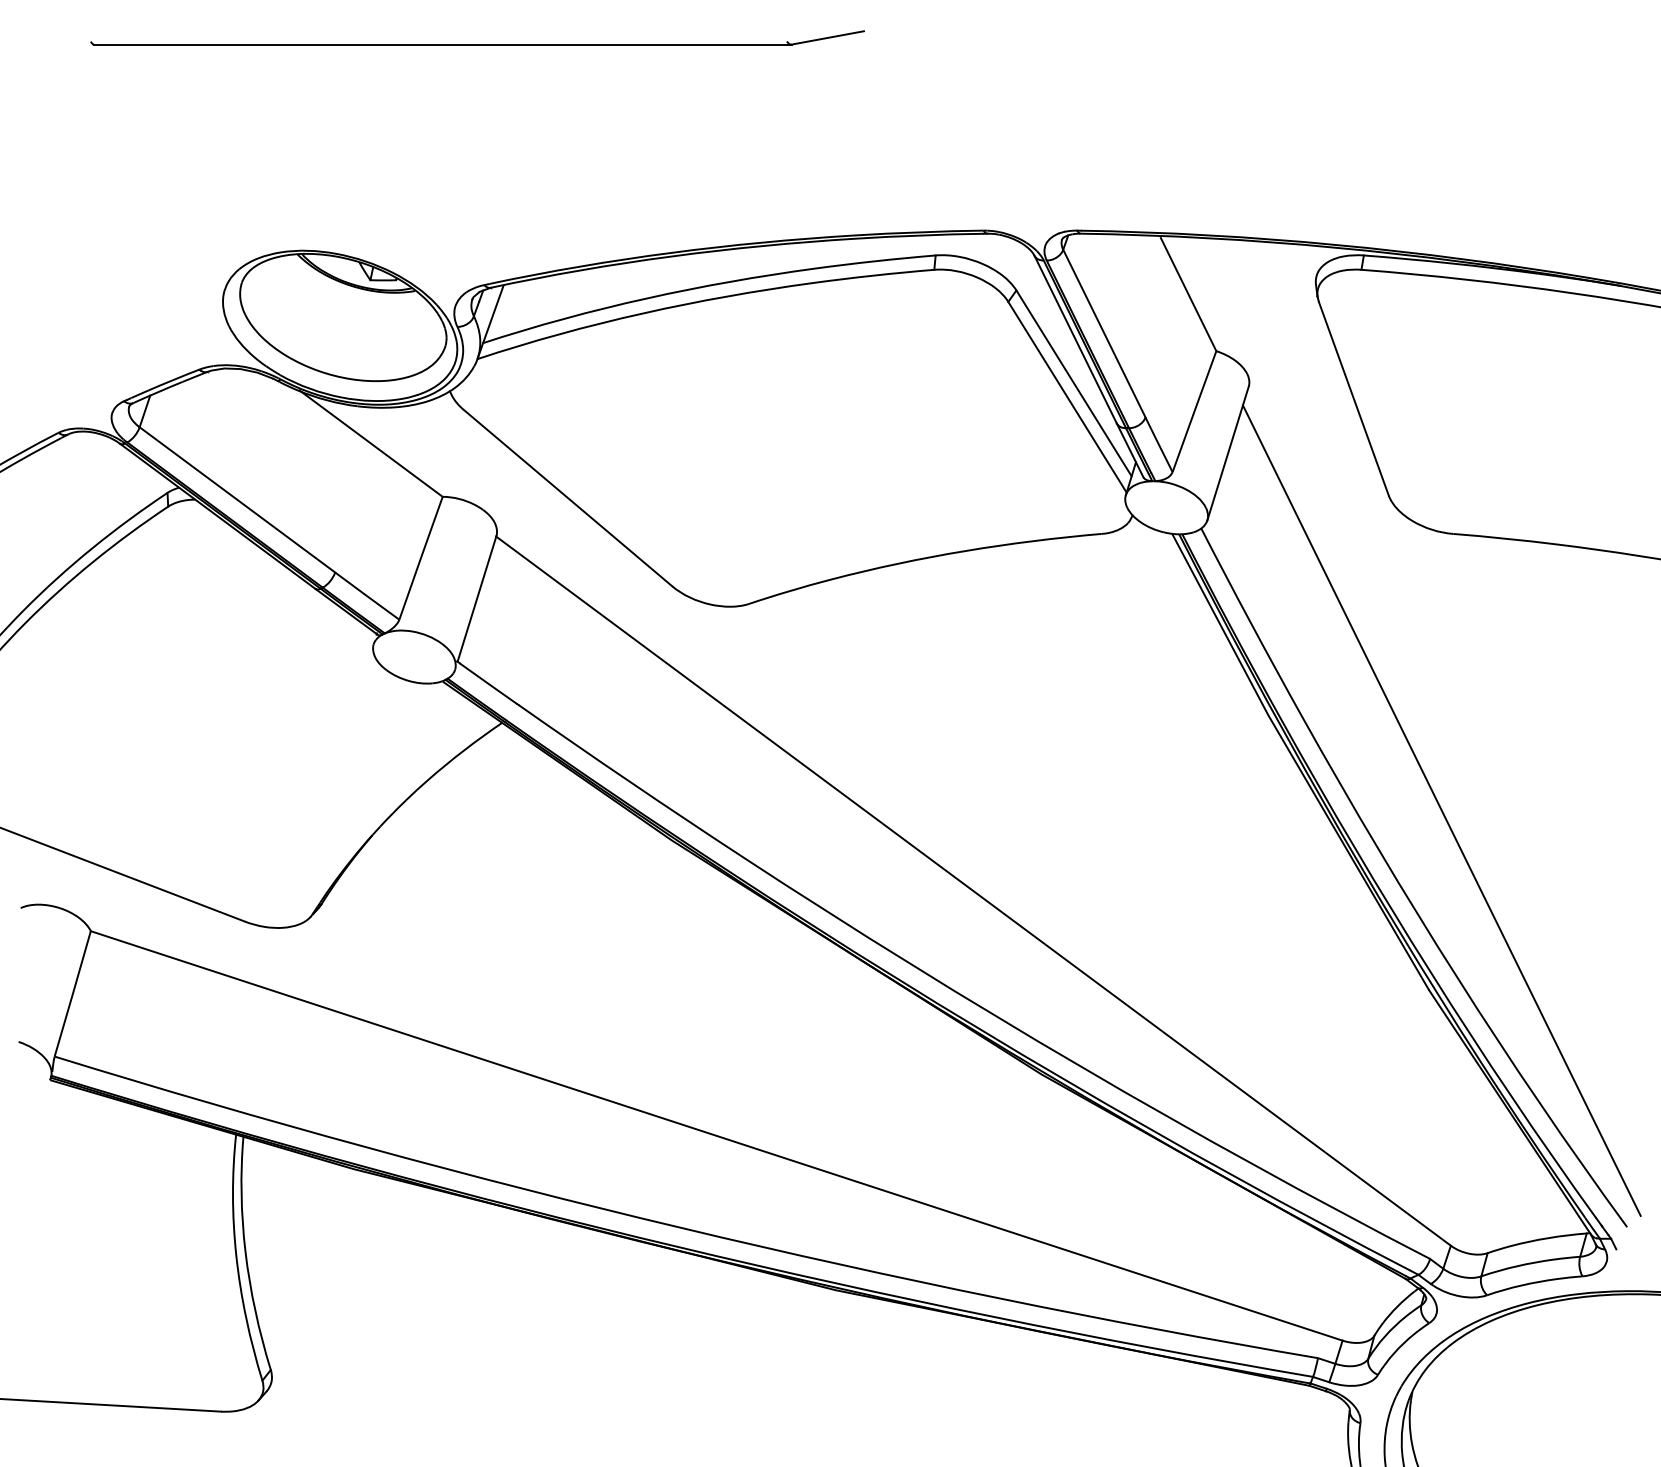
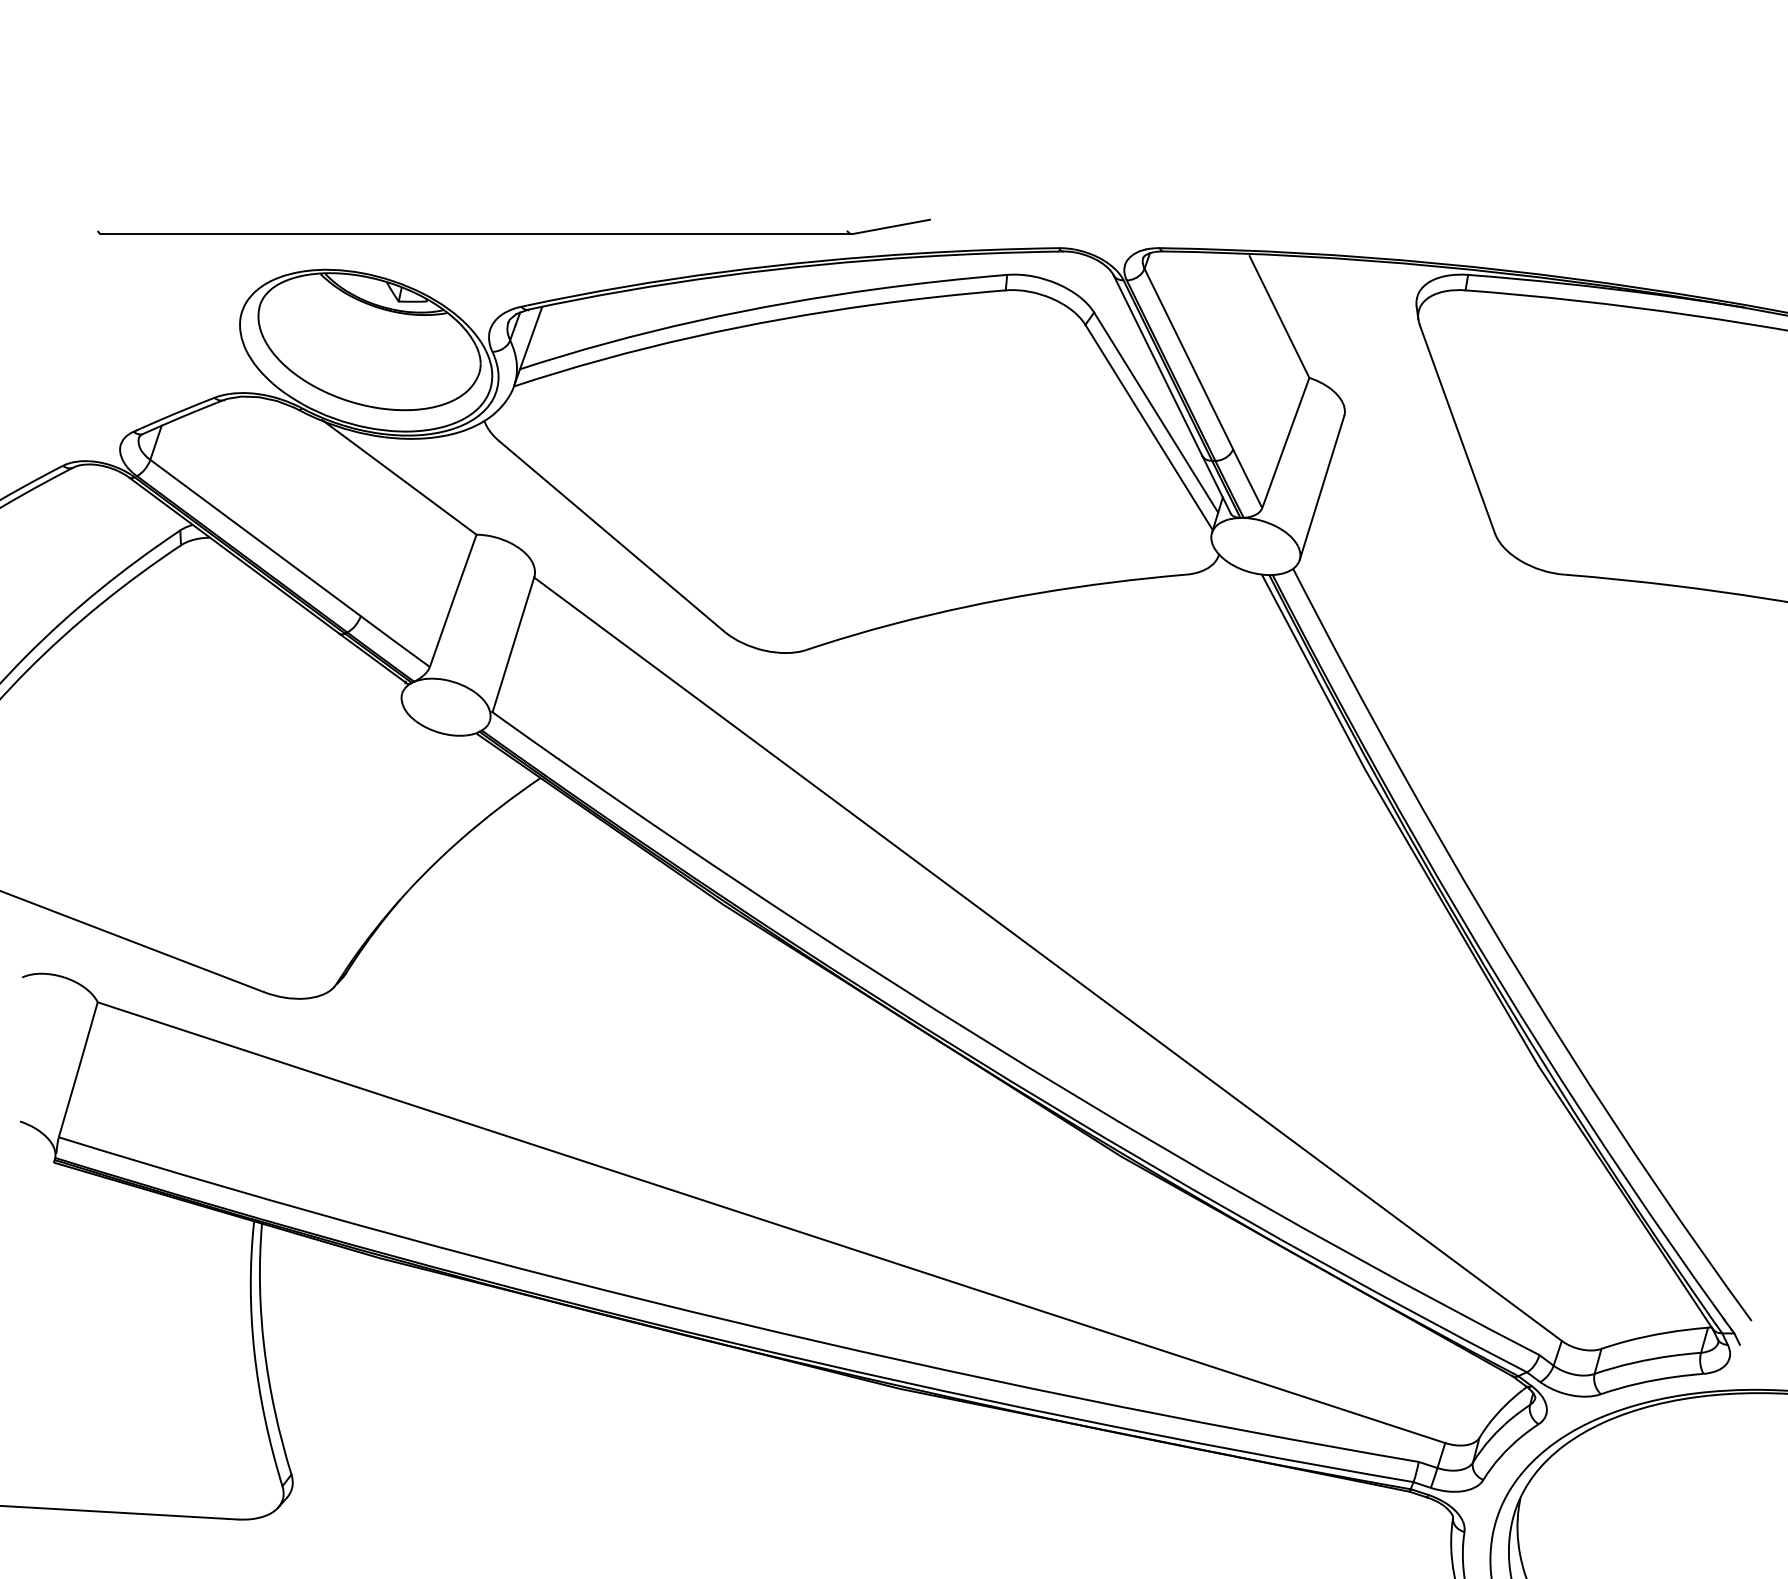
part: (477, 44) -> (513, 234), moved
line: (1441, 810) -> (1551, 872), removed

